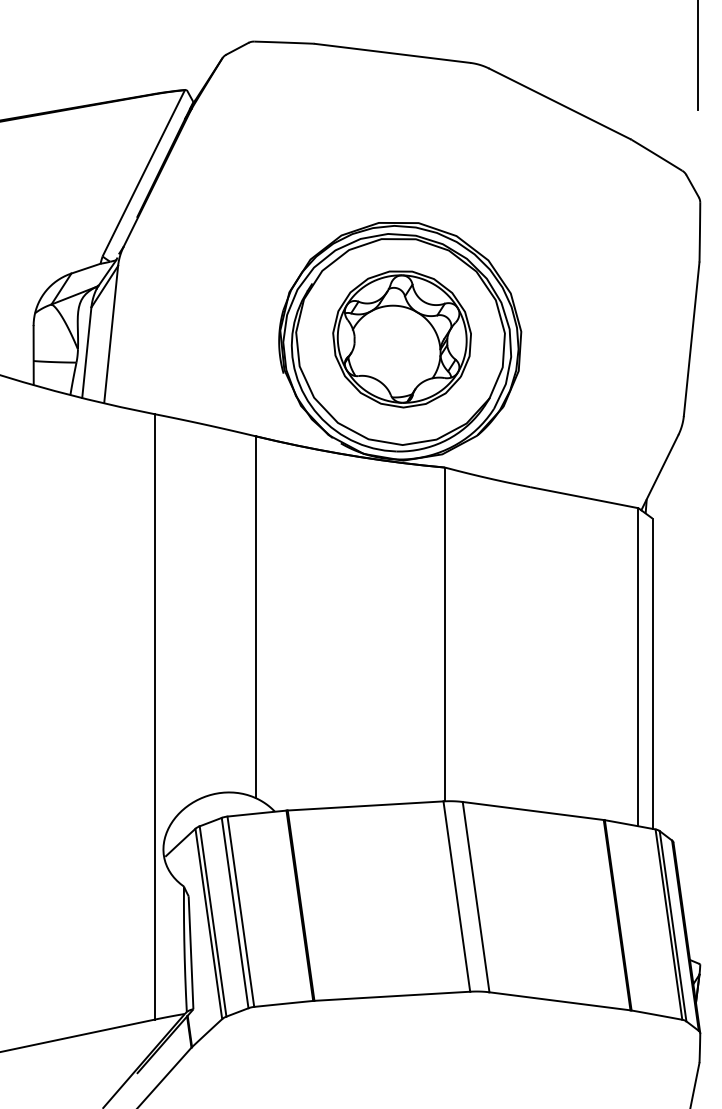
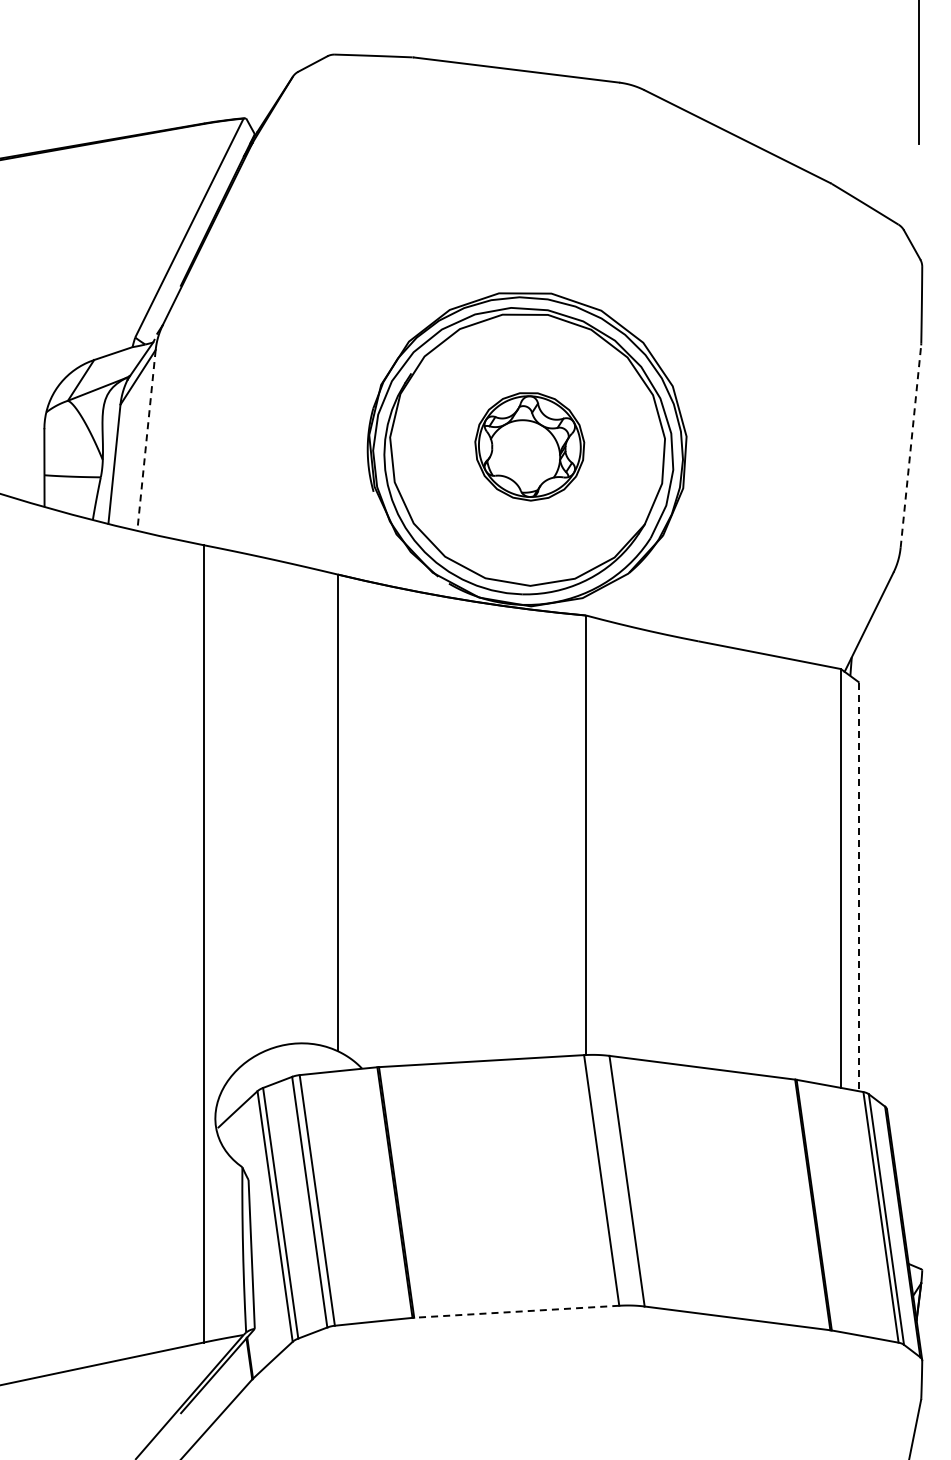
line: (111, 334) -> (146, 440), solid -> dashed
part: (402, 339) -> (529, 446), size x0.6
line: (691, 339) -> (910, 446), solid -> dashed
line: (652, 674) -> (859, 887), solid -> dashed
line: (392, 996) -> (516, 1311), solid -> dashed

